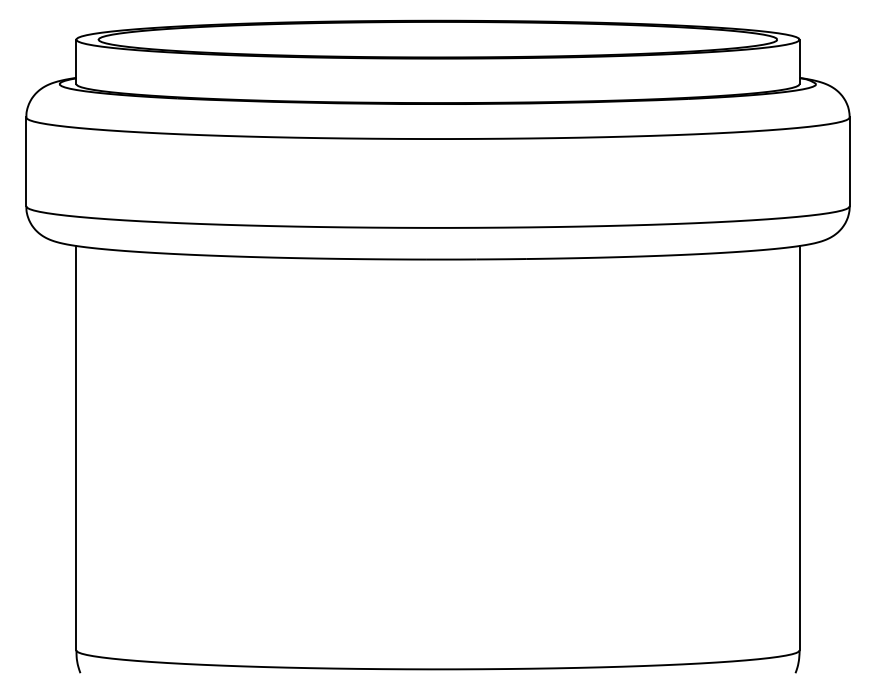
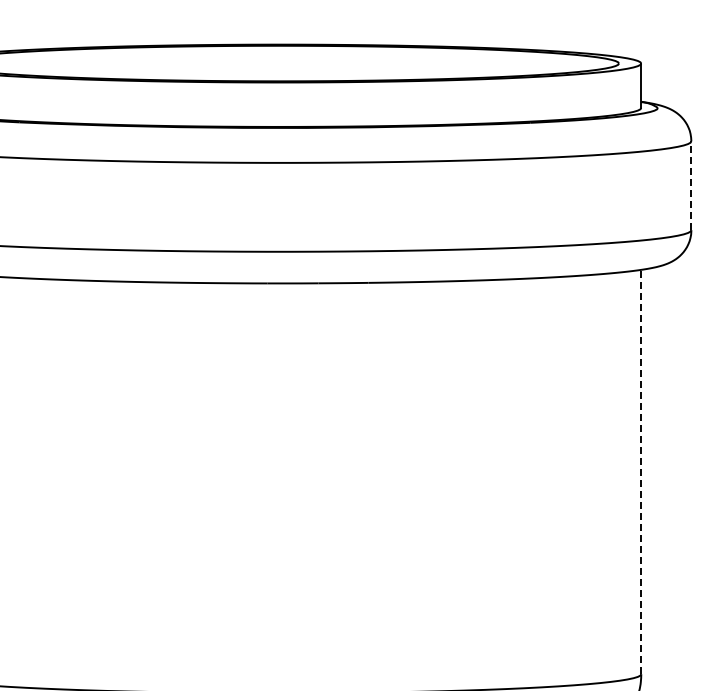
line: (849, 161) -> (691, 185), solid -> dashed
line: (799, 447) -> (641, 471), solid -> dashed

